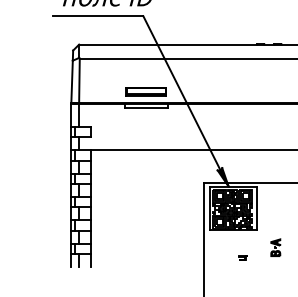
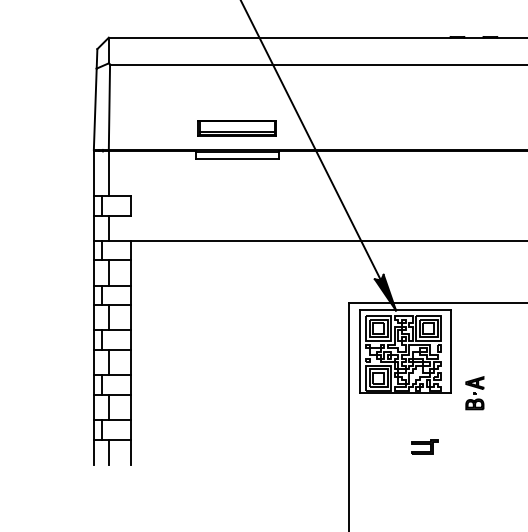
part: (275, 247) -> (474, 392), moved
part: (242, 257) -> (422, 446), size x1.6

